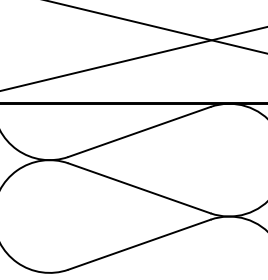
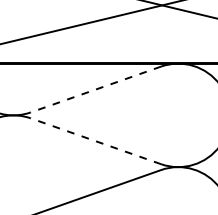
line: (139, 132) -> (95, 90), solid -> dashed
line: (139, 188) -> (95, 141), solid -> dashed

